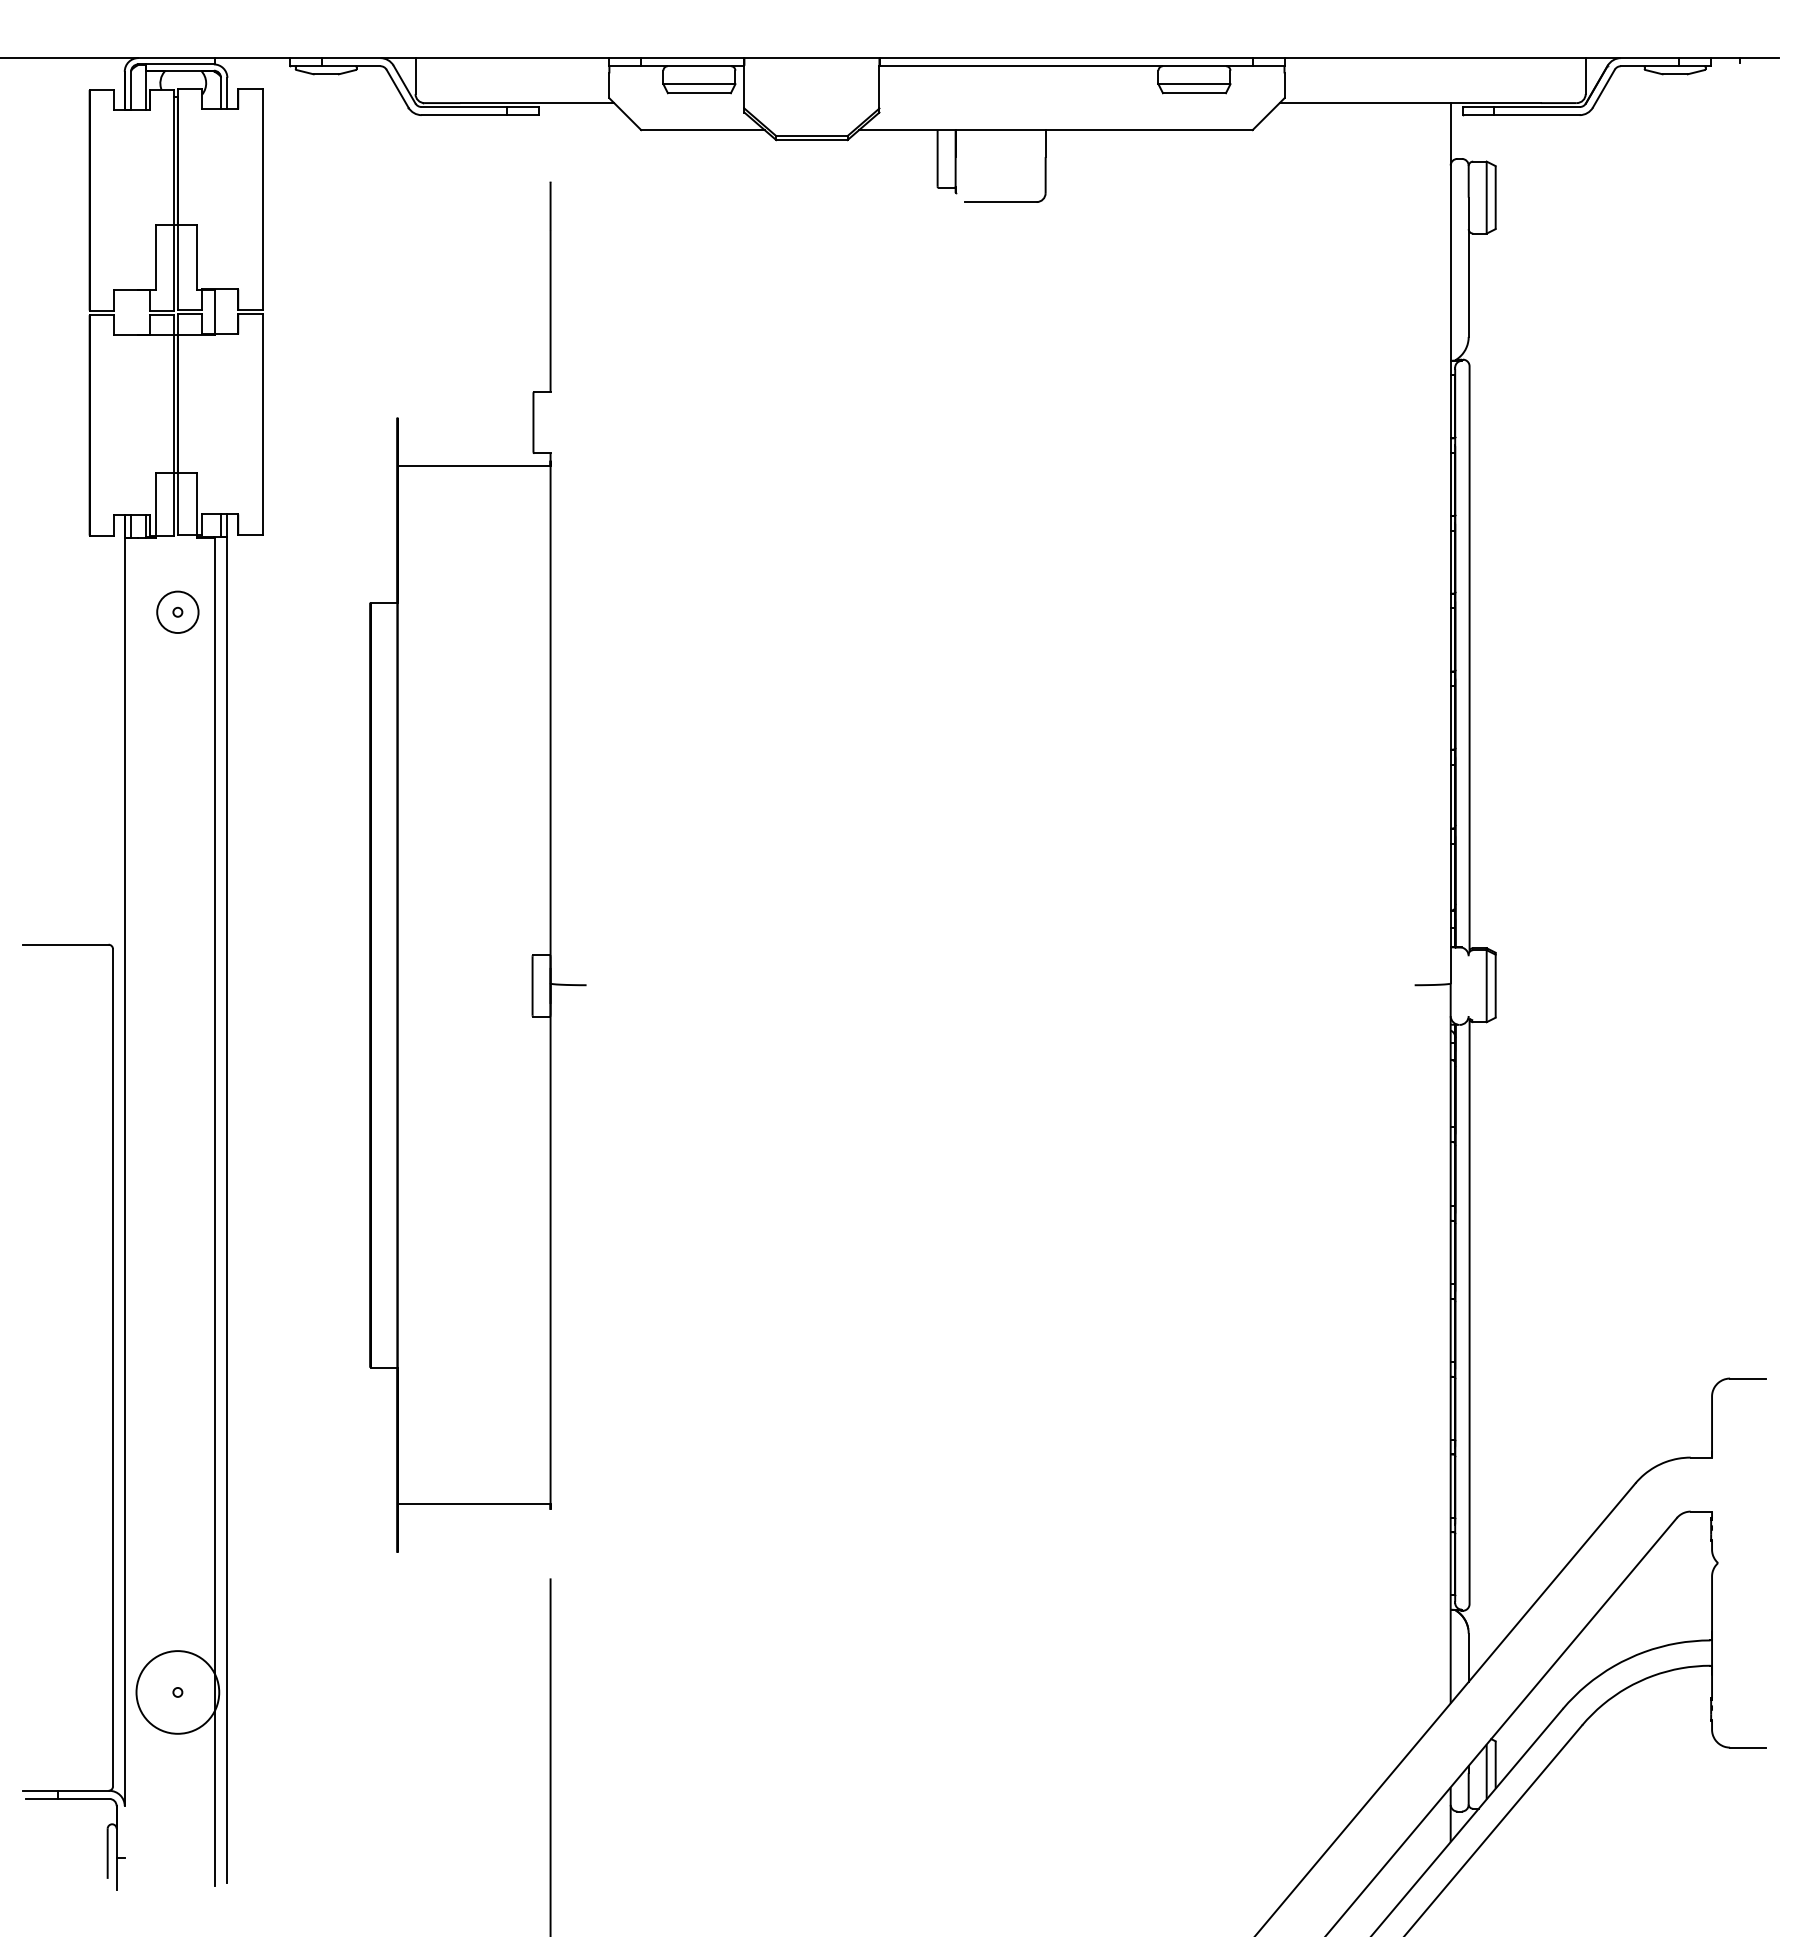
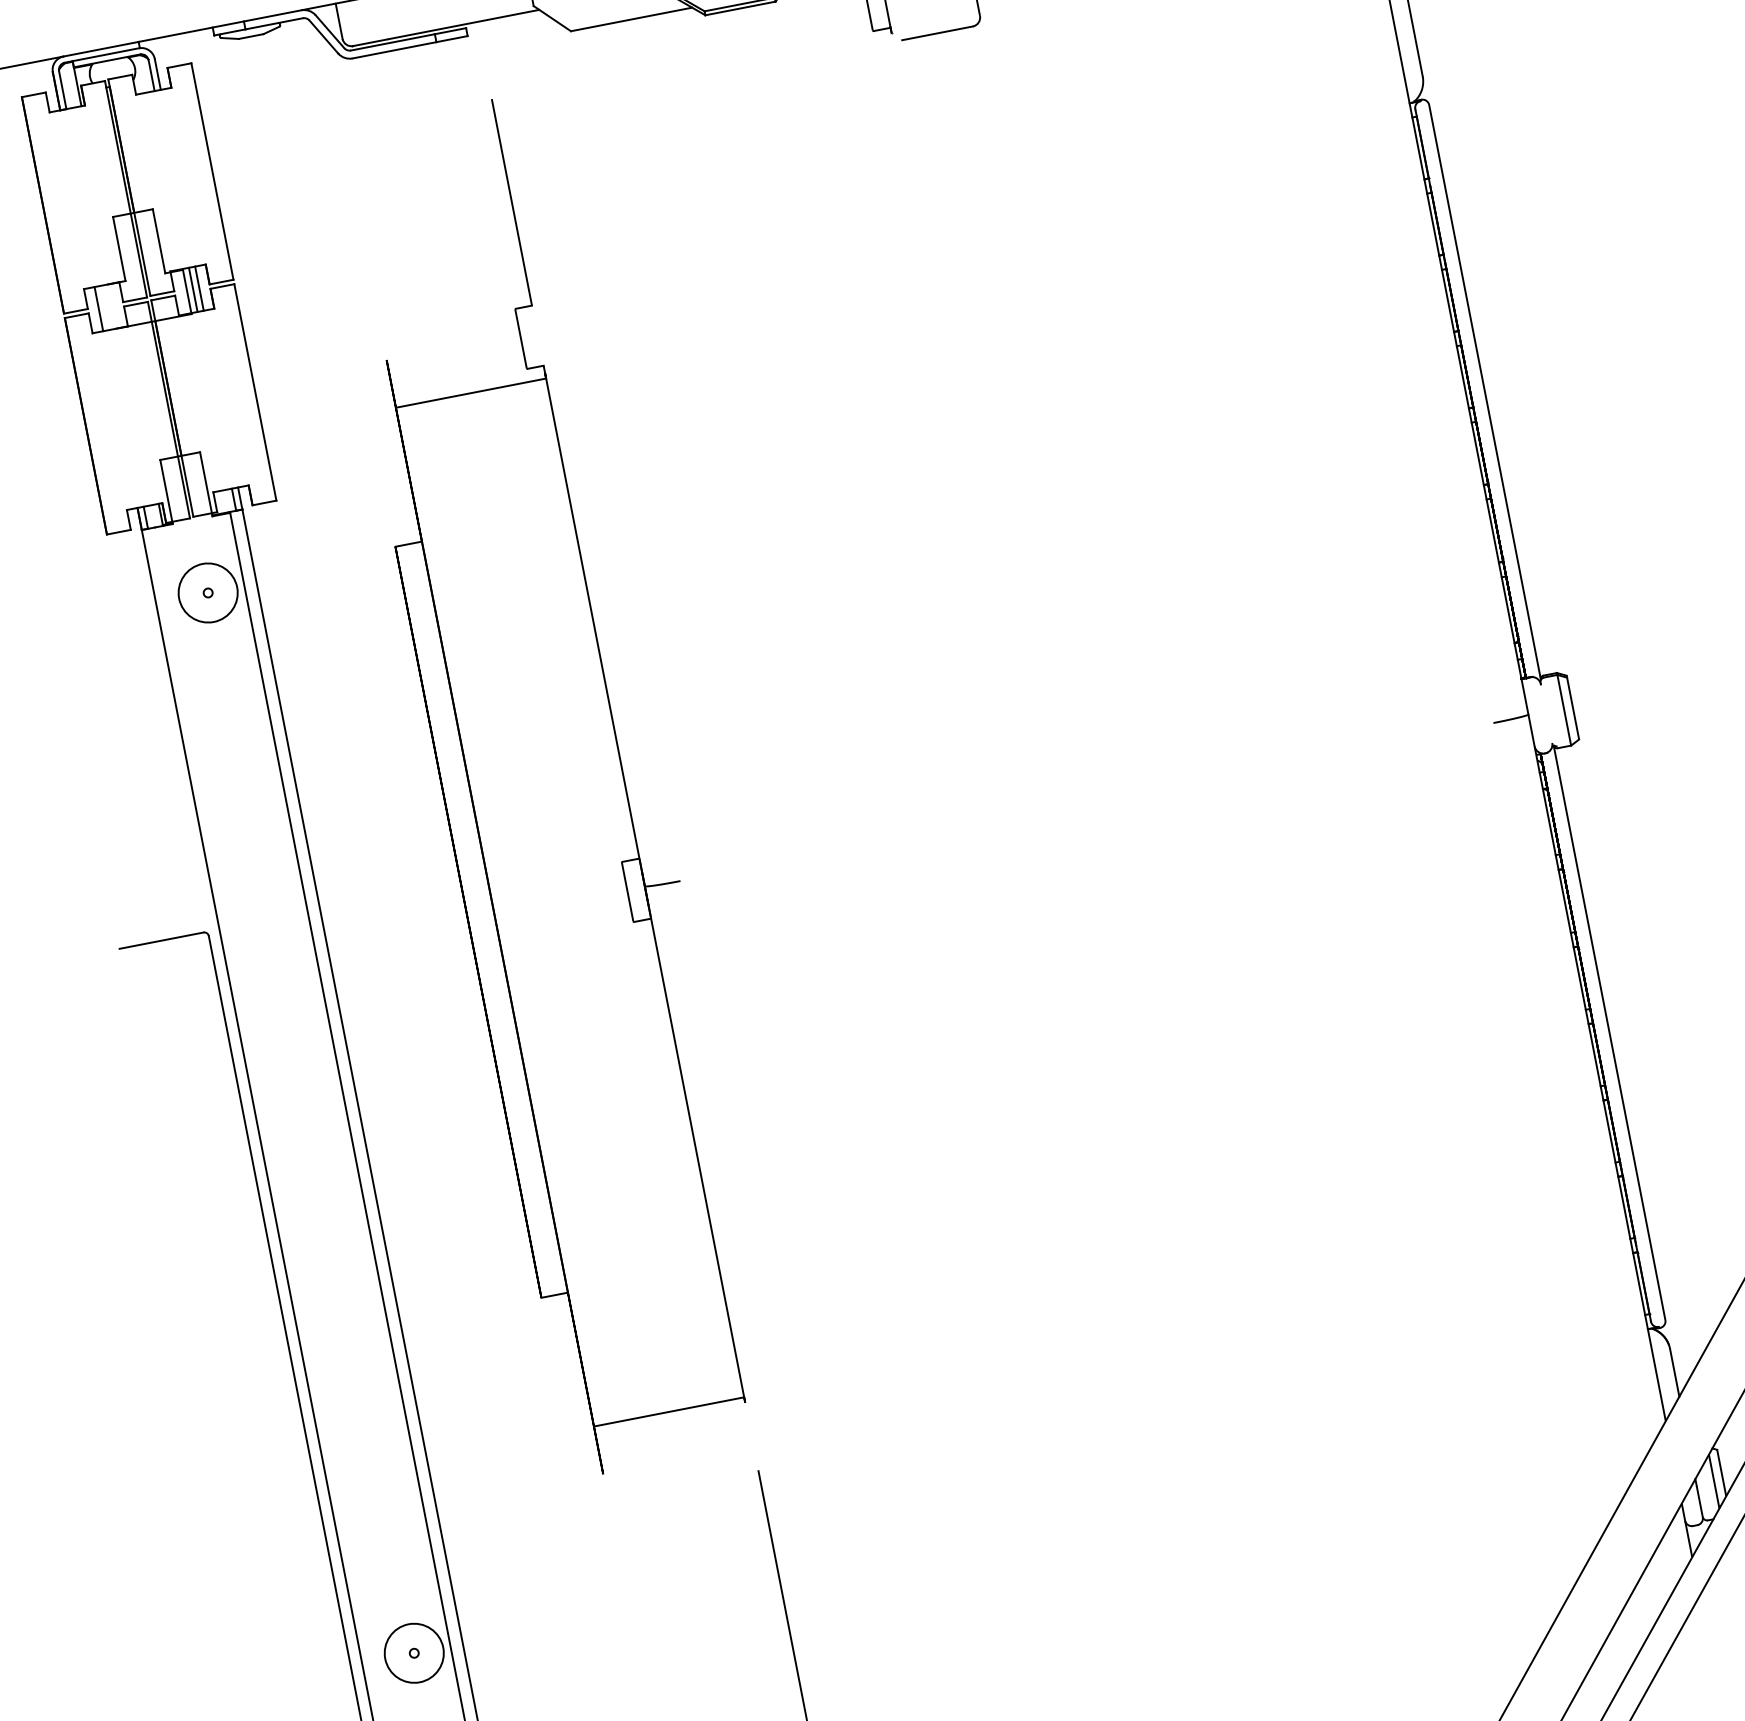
line: (221, 311) -> (193, 289), added
line: (227, 311) -> (199, 288), added
line: (124, 312) -> (98, 308), added
circle: (177, 611) -> (207, 592), size x1.43
circle: (177, 1692) -> (413, 1653), size x0.71

